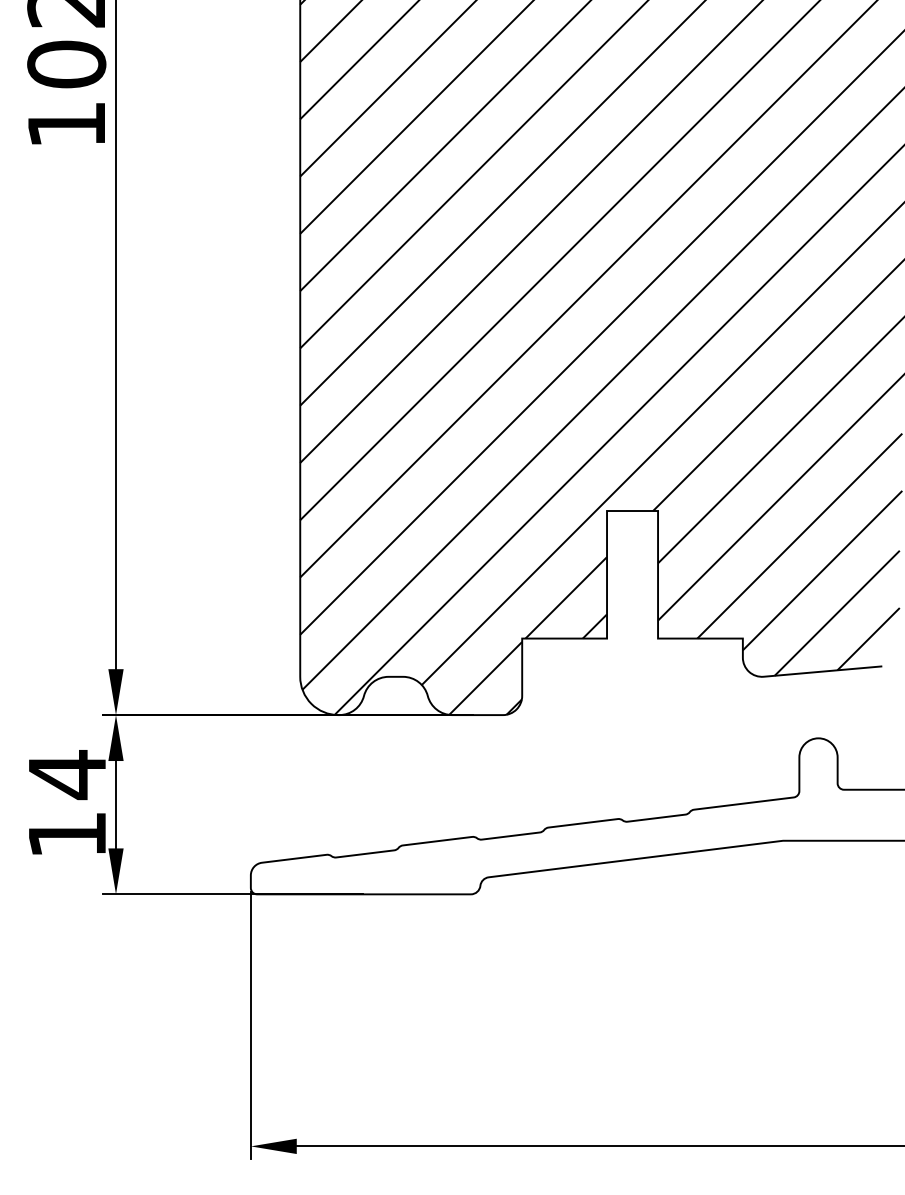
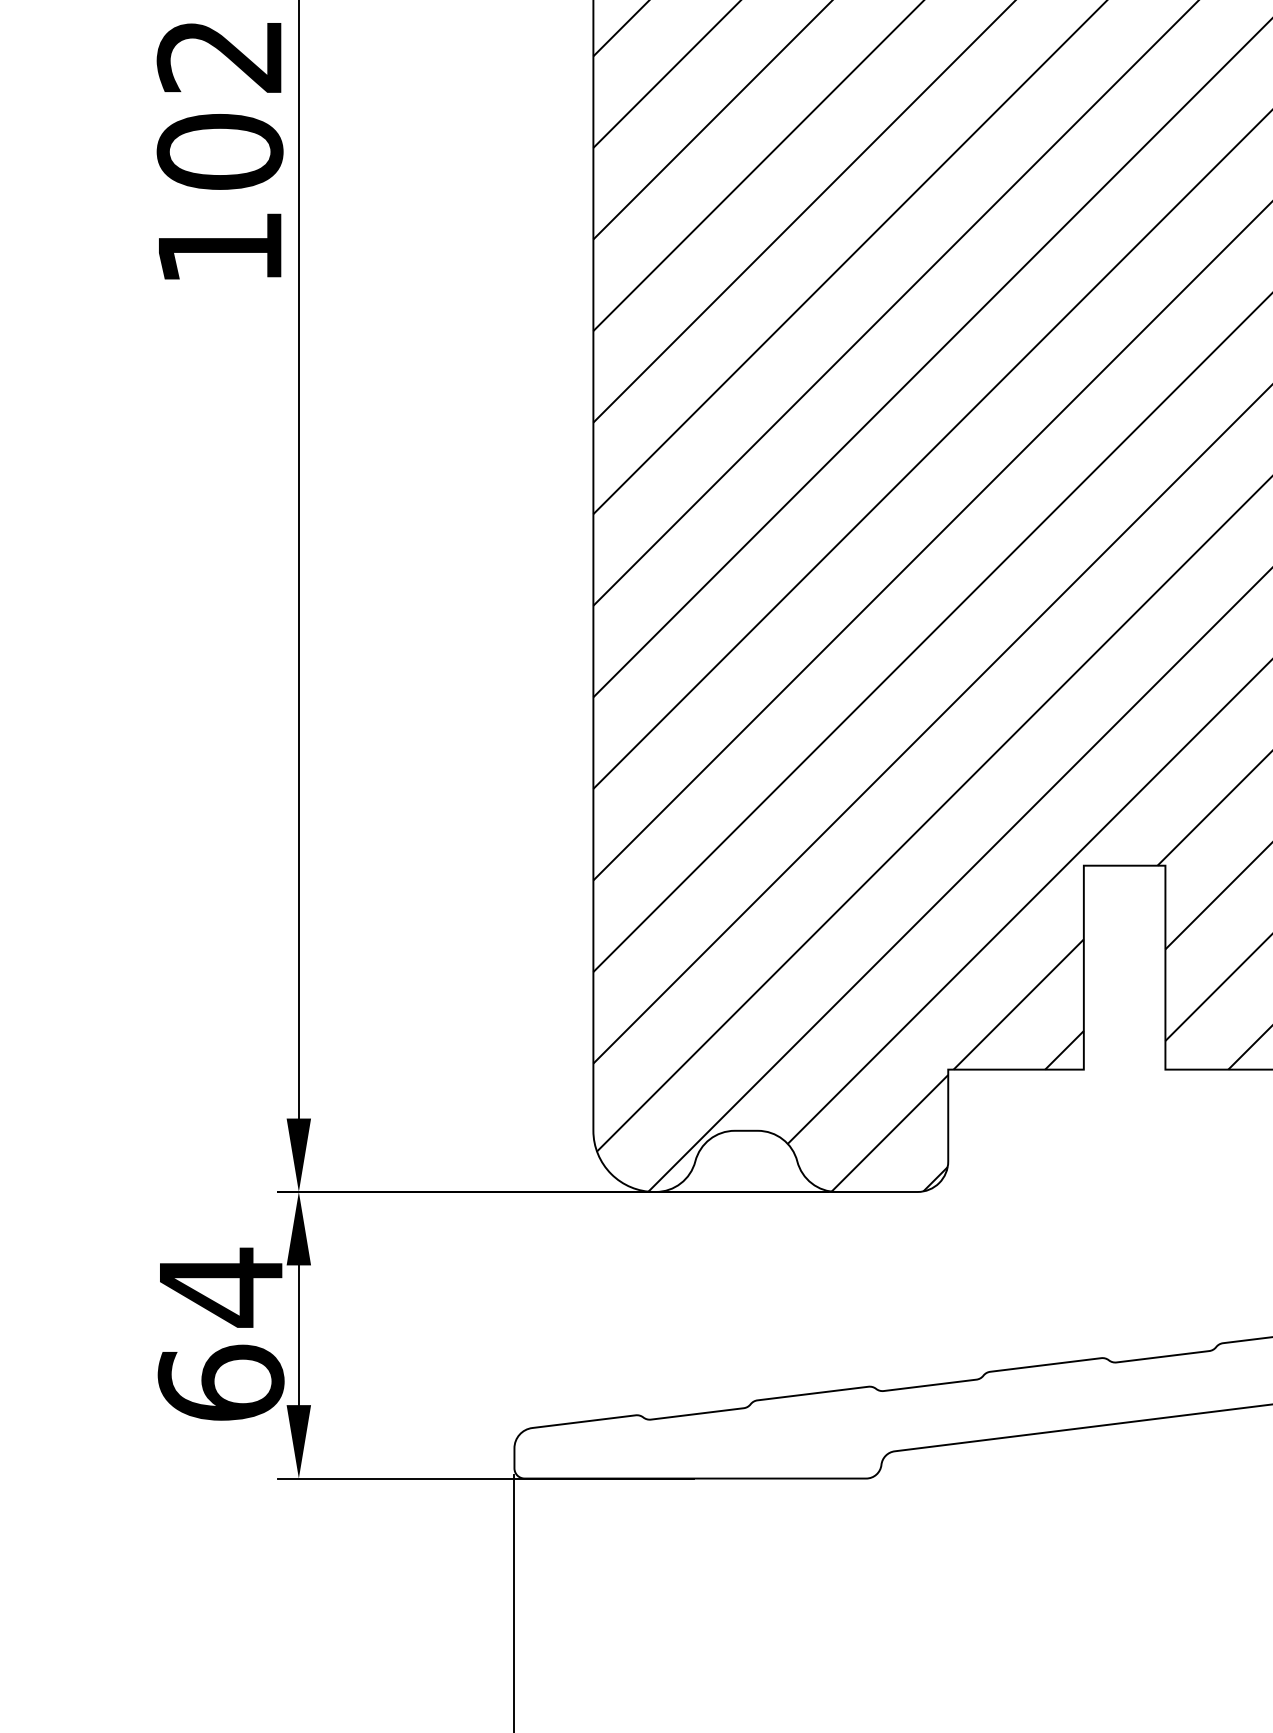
text: (67, 834) -> (221, 1382), 14 -> 64

